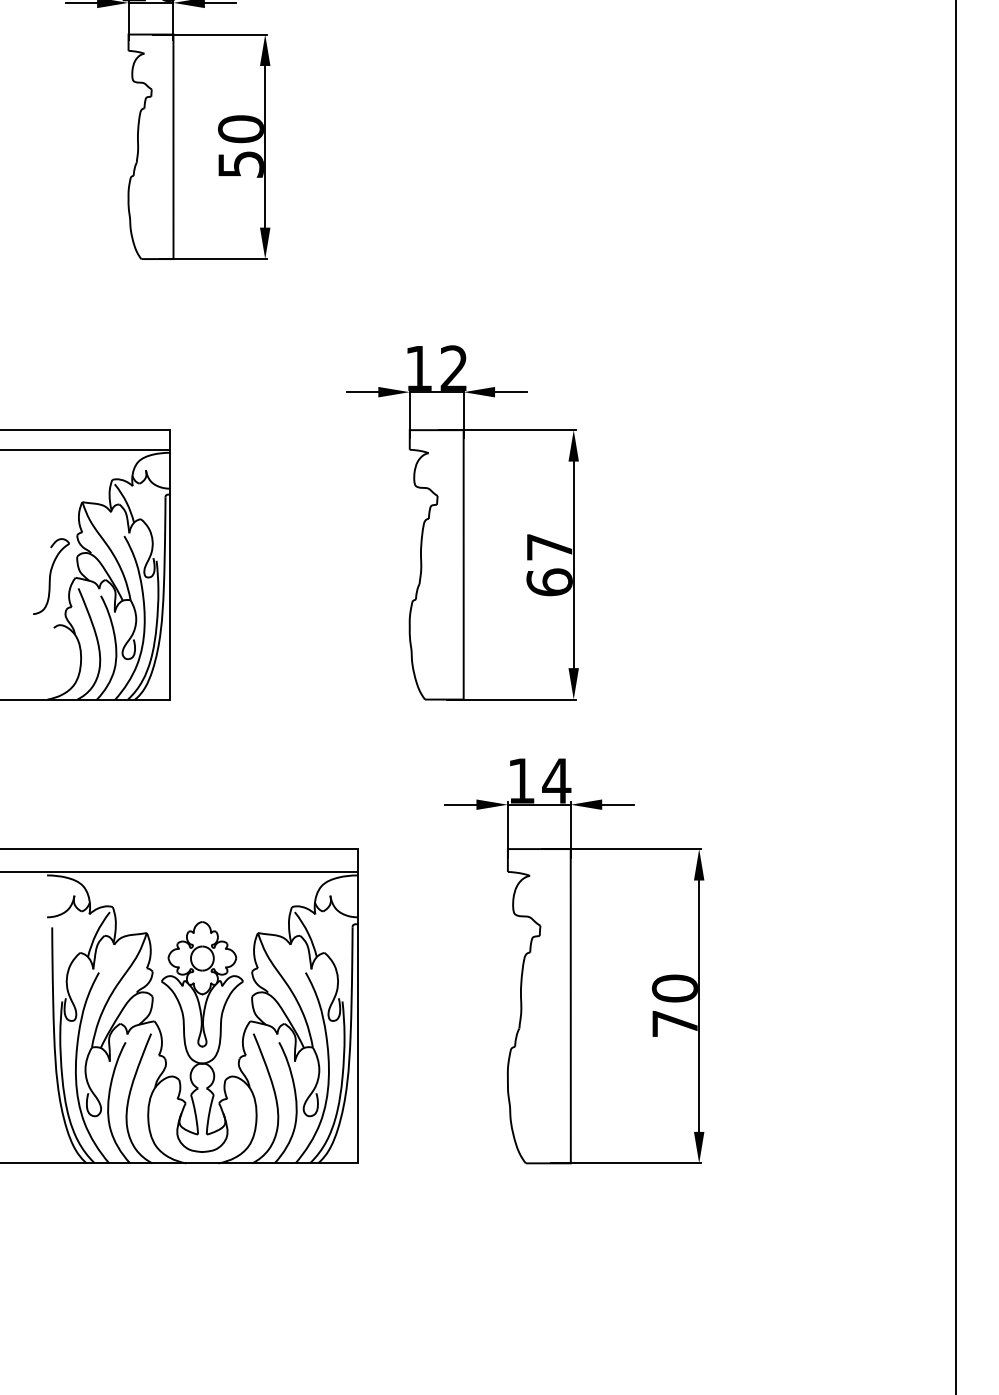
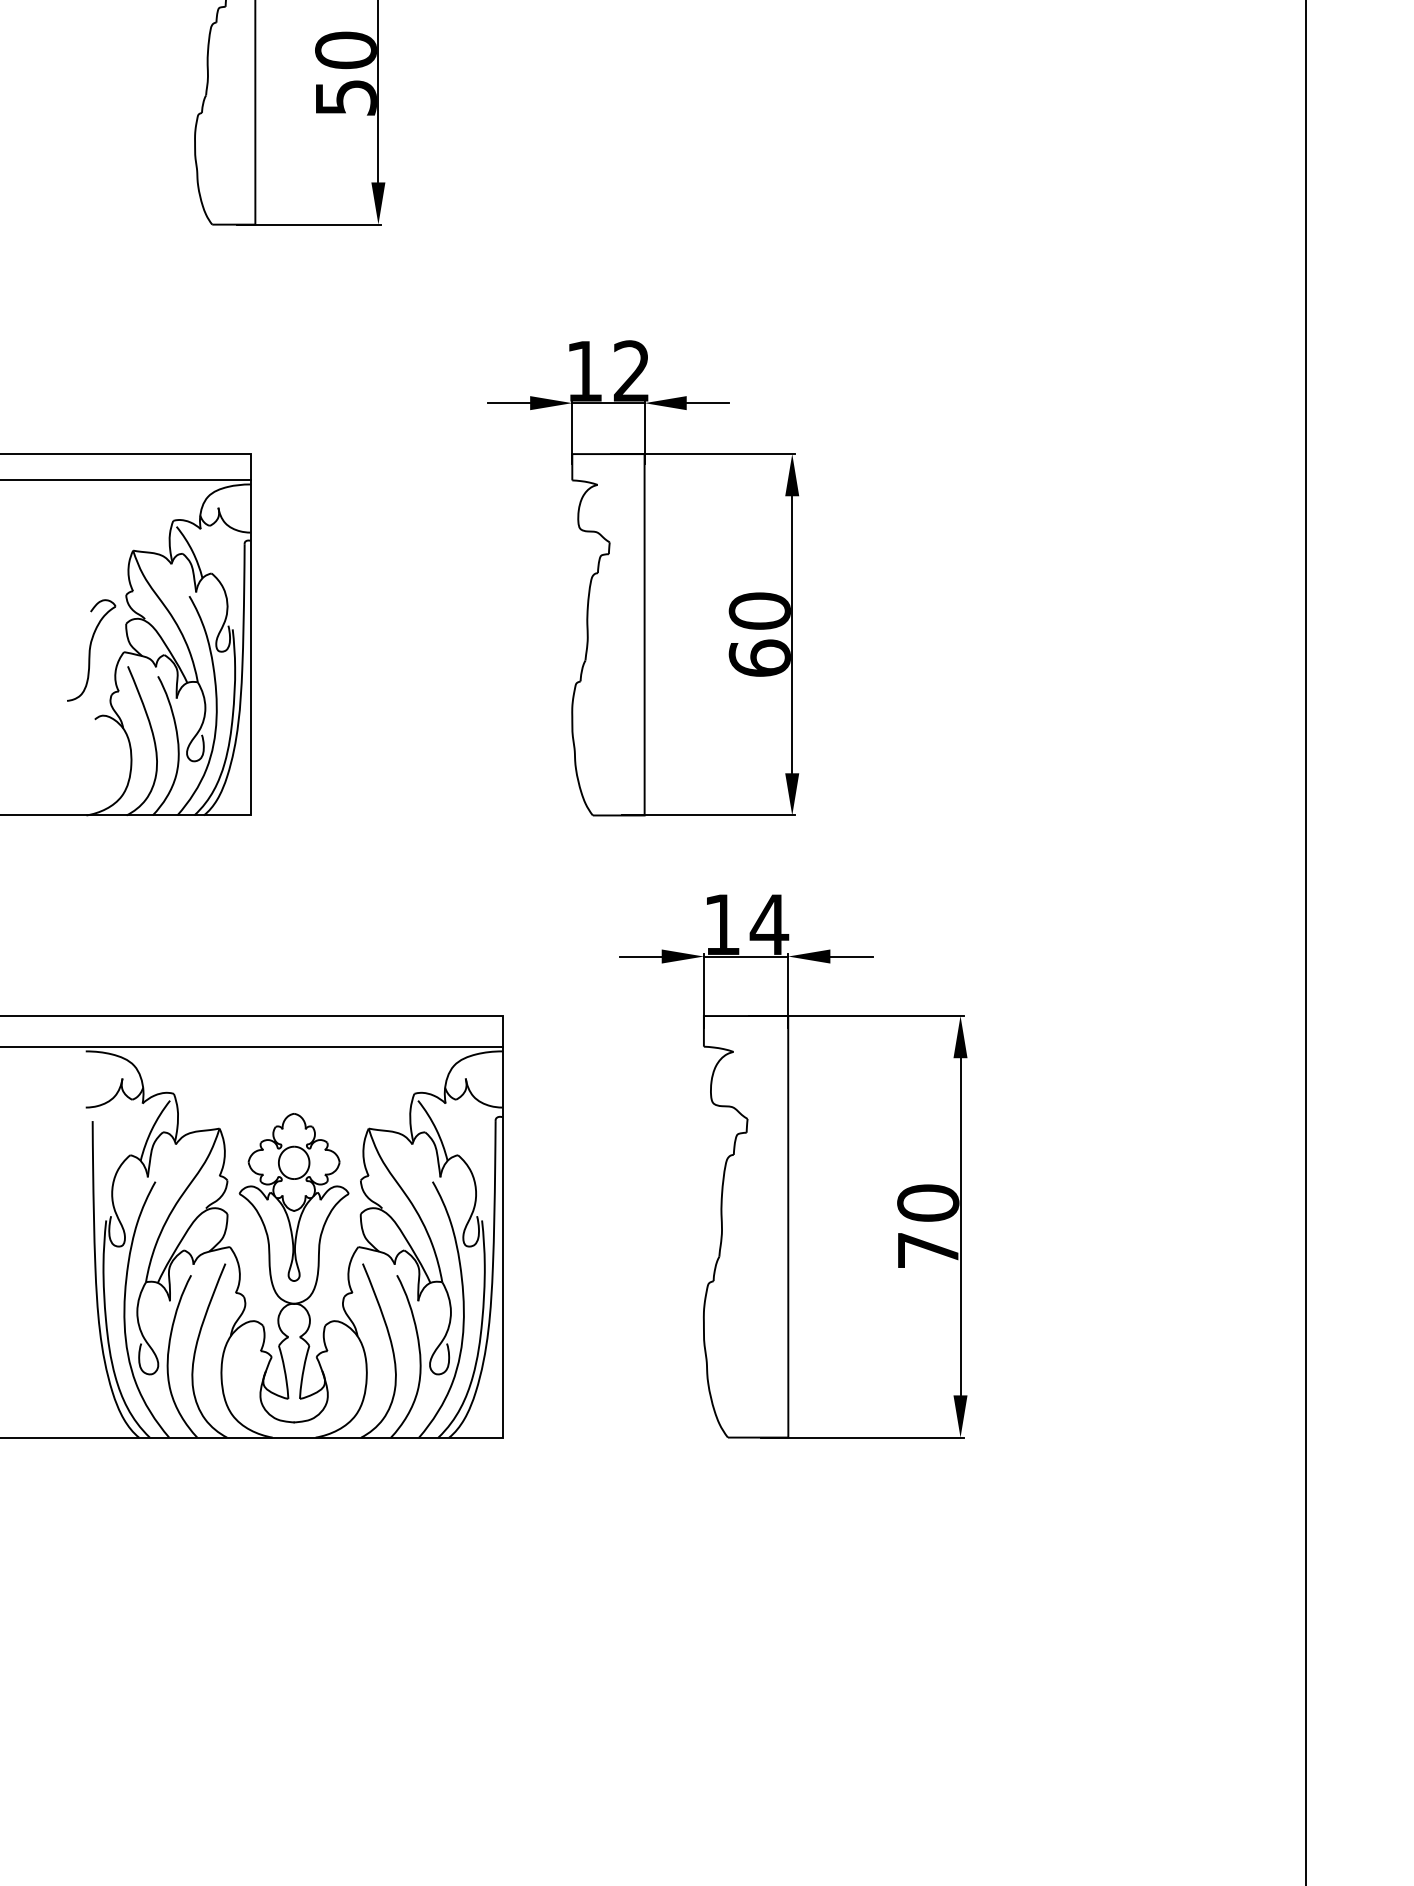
text: (549, 546) -> (759, 610), 67 -> 60

